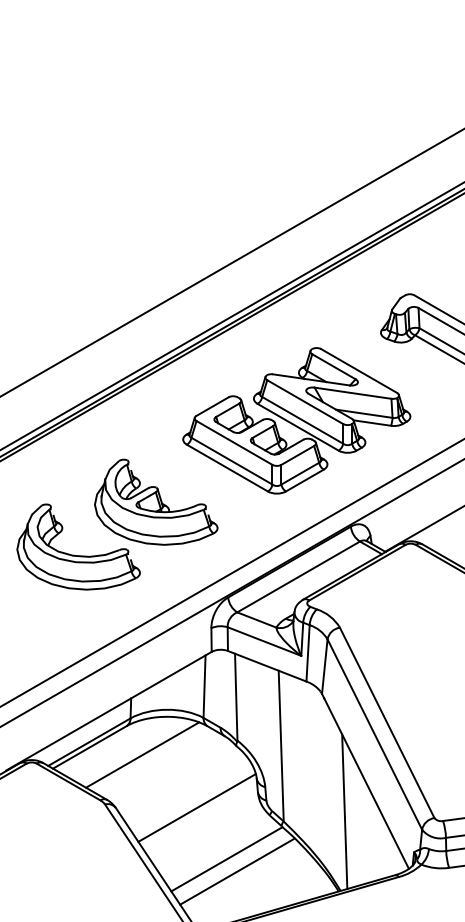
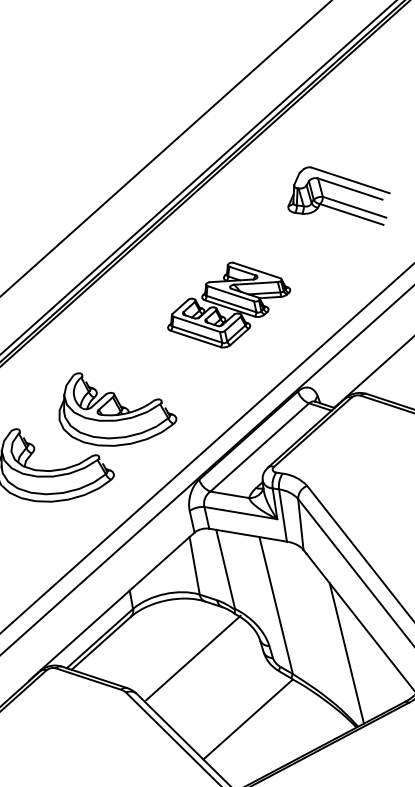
part: (296, 420) -> (227, 304), size x0.6
line: (142, 754) -> (150, 639), removed
line: (196, 807) -> (192, 657), moved
line: (237, 871) -> (260, 728), removed

